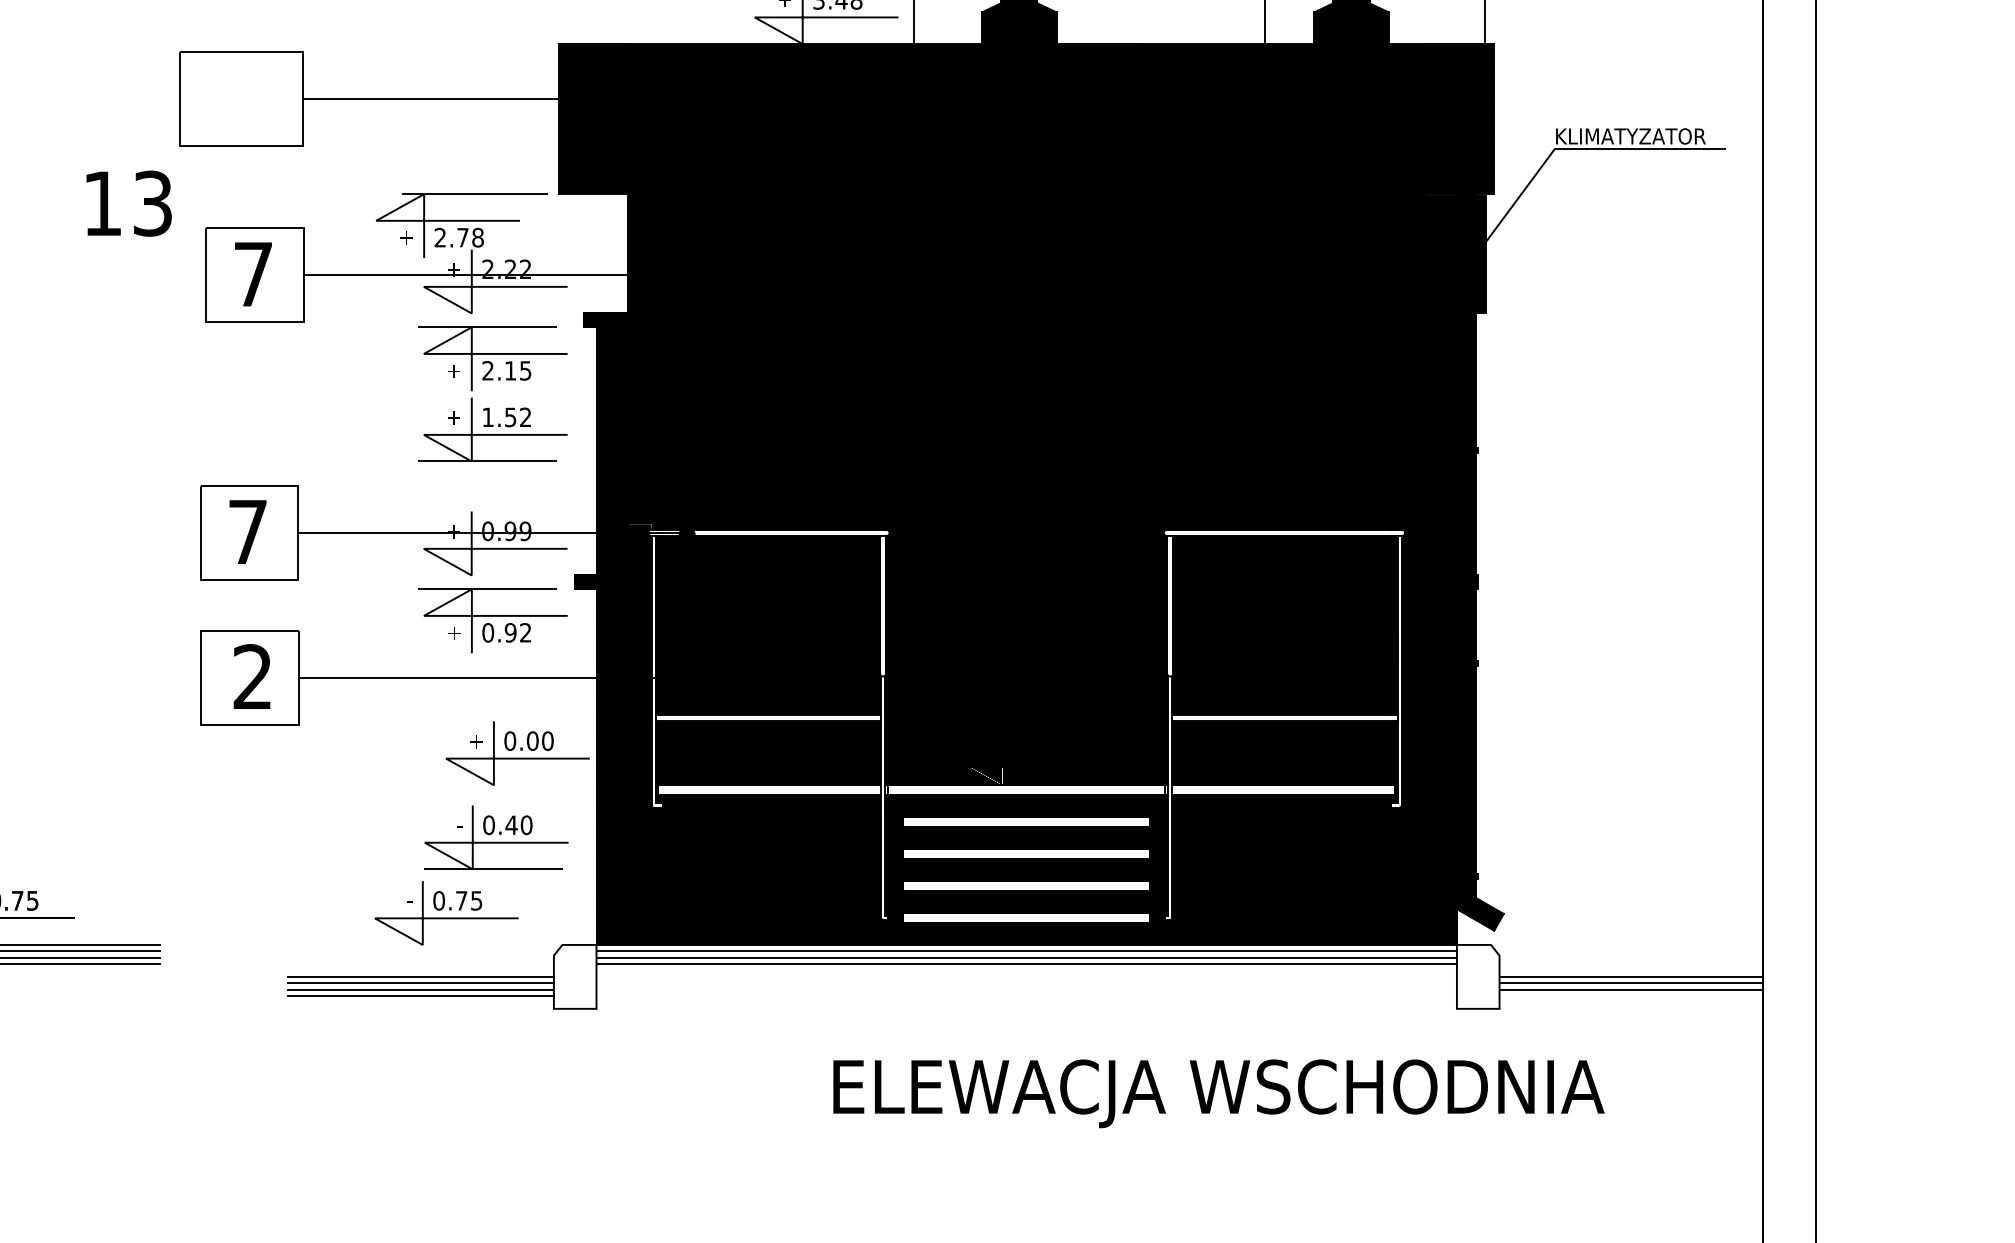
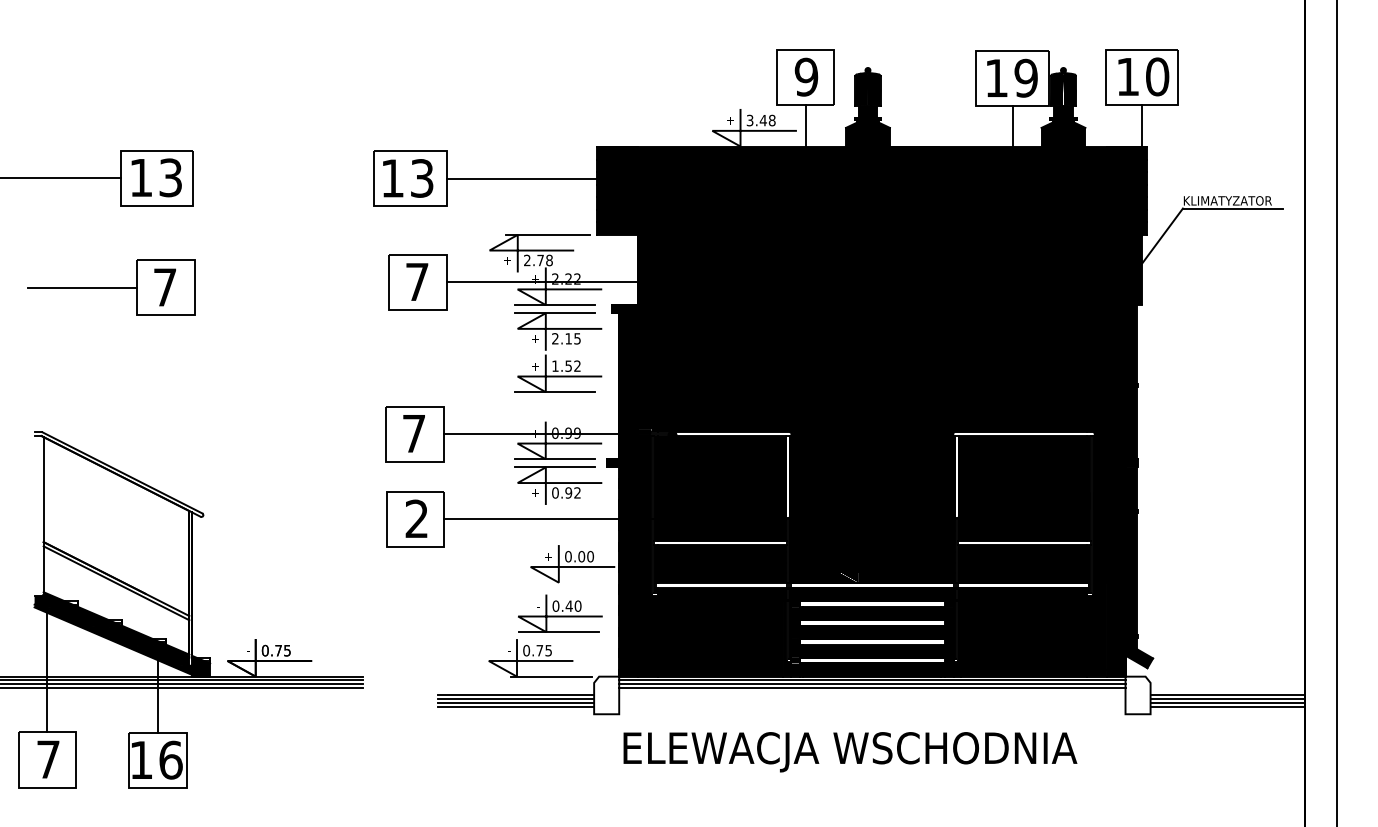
text: (129, 203) -> (408, 178), moved
line: (486, 314) -> (554, 305), added
line: (486, 575) -> (554, 459), added
line: (481, 944) -> (551, 676), added
line: (1630, 995) -> (1227, 706), added
text: (1218, 1094) -> (850, 752), moved

